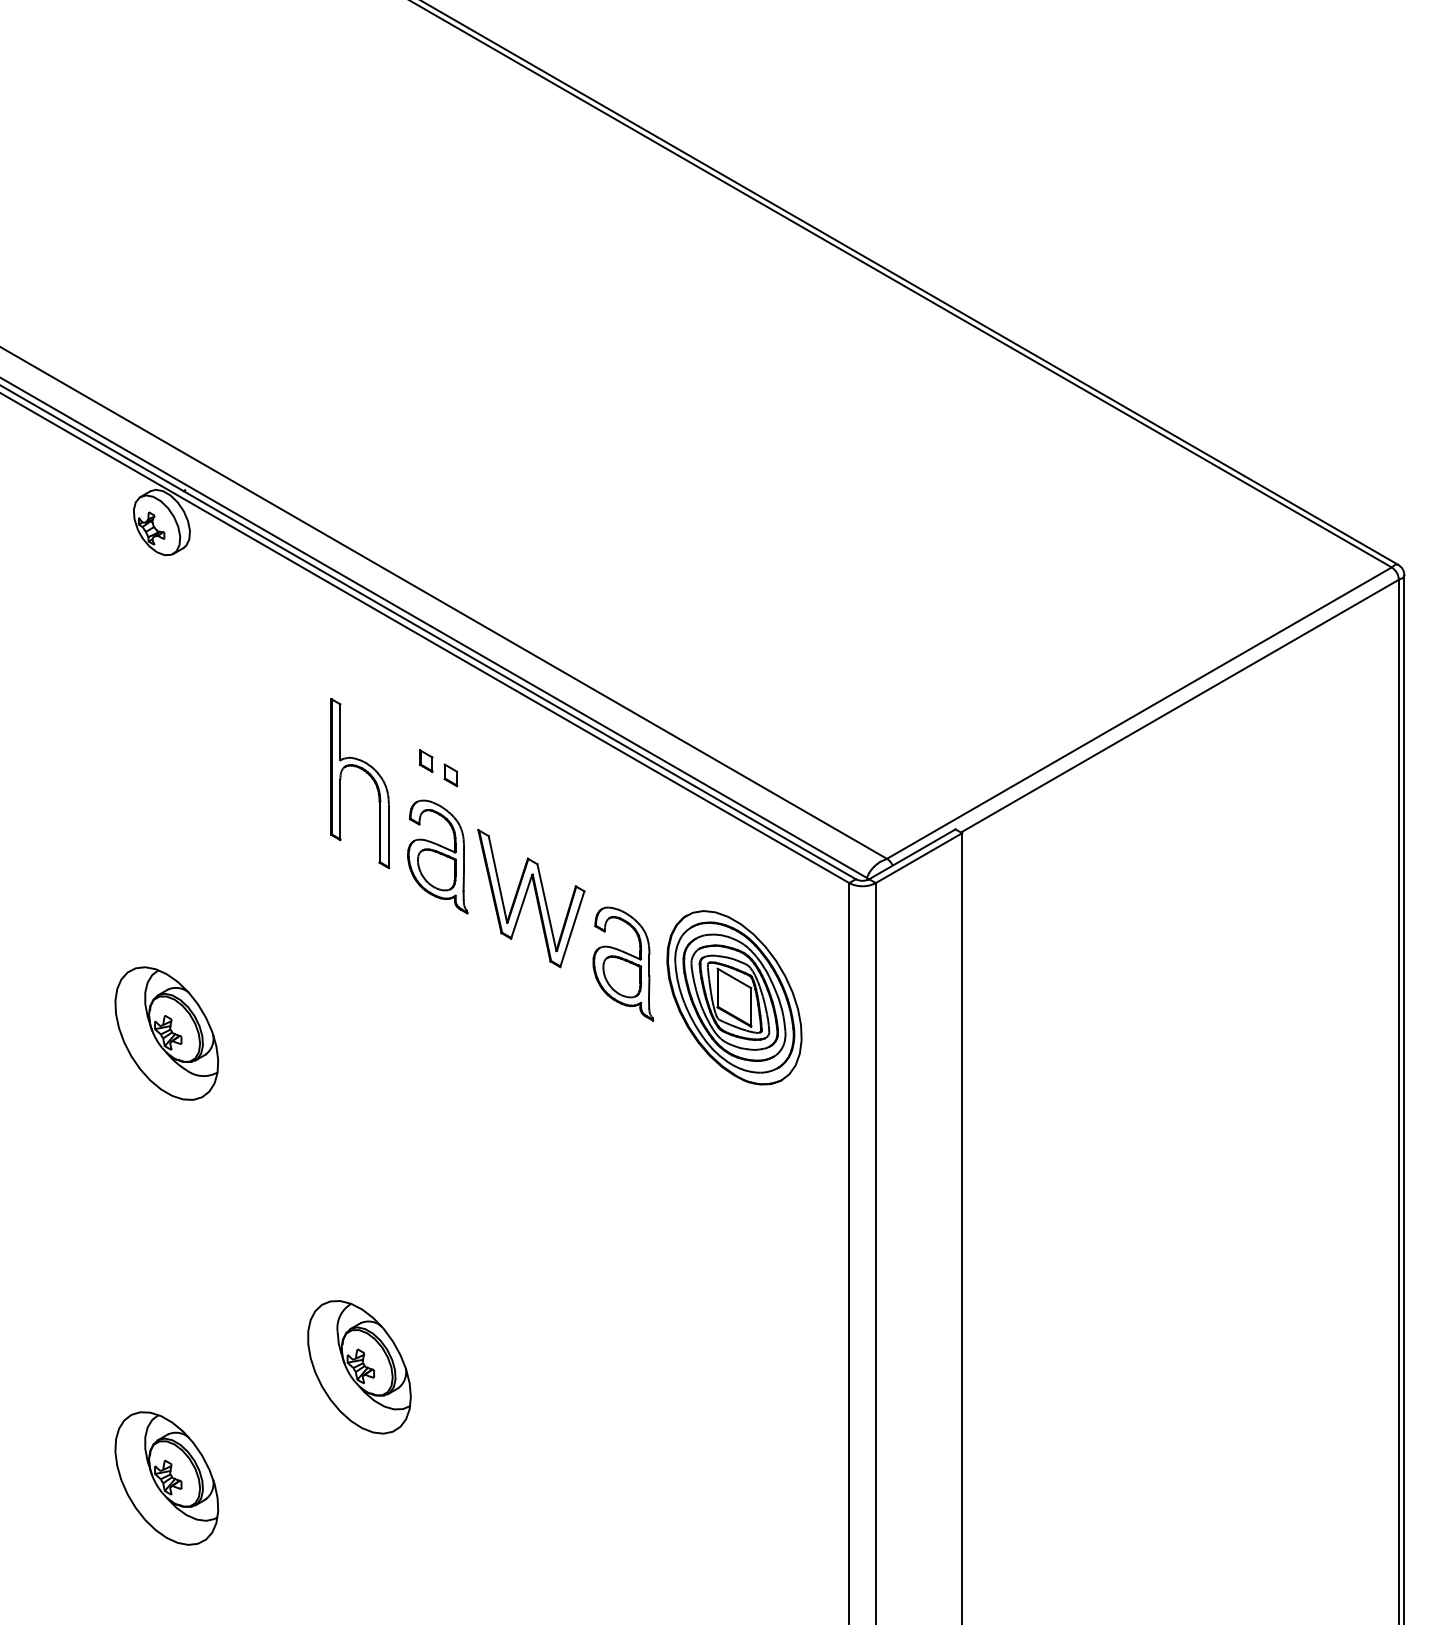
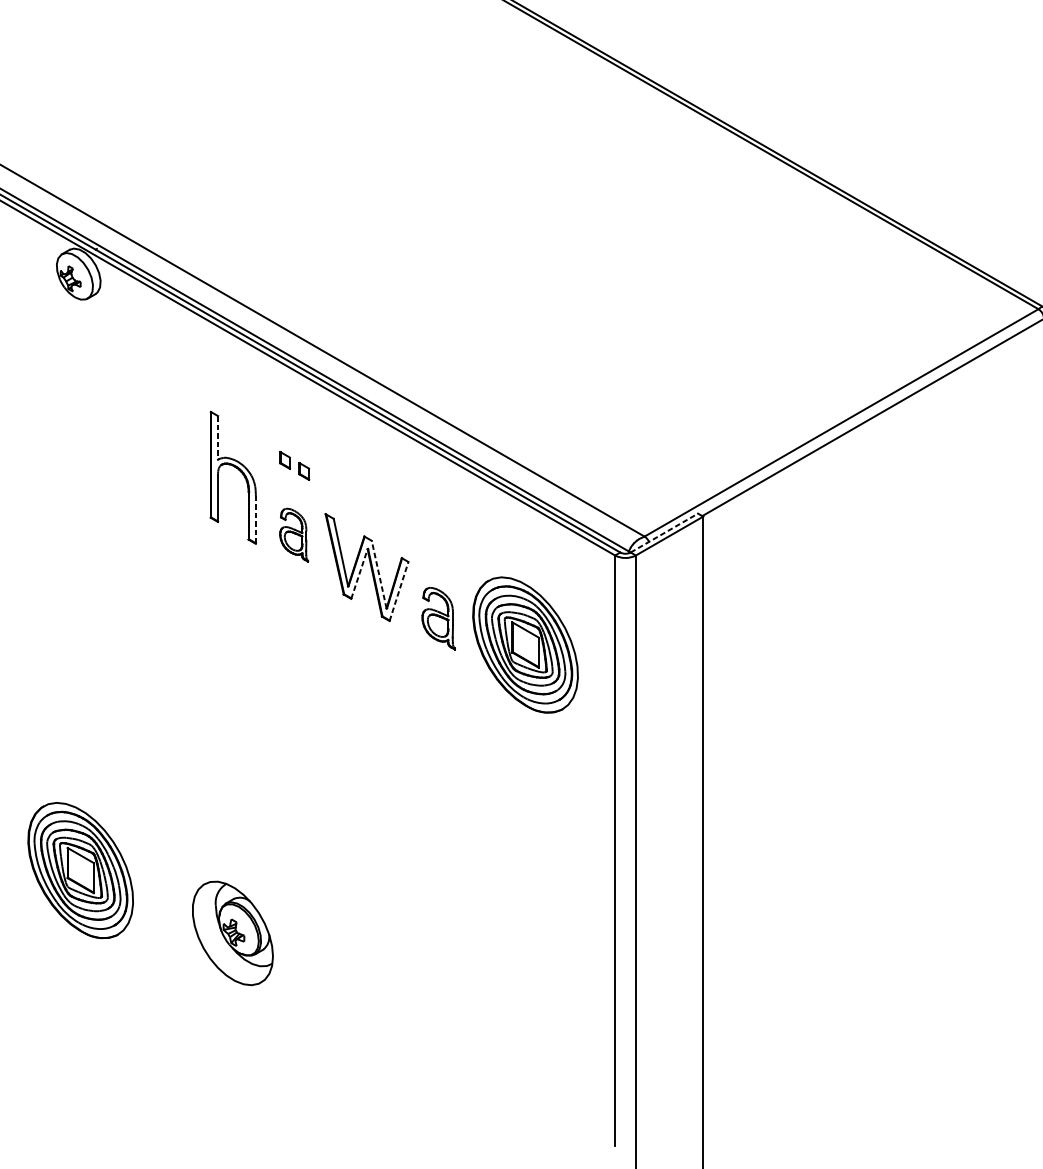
line: (340, 732) -> (218, 438), solid -> dashed
line: (388, 837) -> (255, 519), solid -> dashed
line: (912, 854) -> (664, 533), solid -> dashed
part: (437, 856) -> (293, 534), size x0.6
line: (521, 906) -> (359, 573), solid -> dashed
line: (546, 907) -> (378, 574), solid -> dashed
line: (572, 929) -> (399, 591), solid -> dashed
part: (622, 963) -> (438, 618), size x0.7
part: (166, 1033) -> (82, 672), removed
part: (164, 1286) -> (80, 870), added
part: (166, 1478) -> (82, 1020), removed

